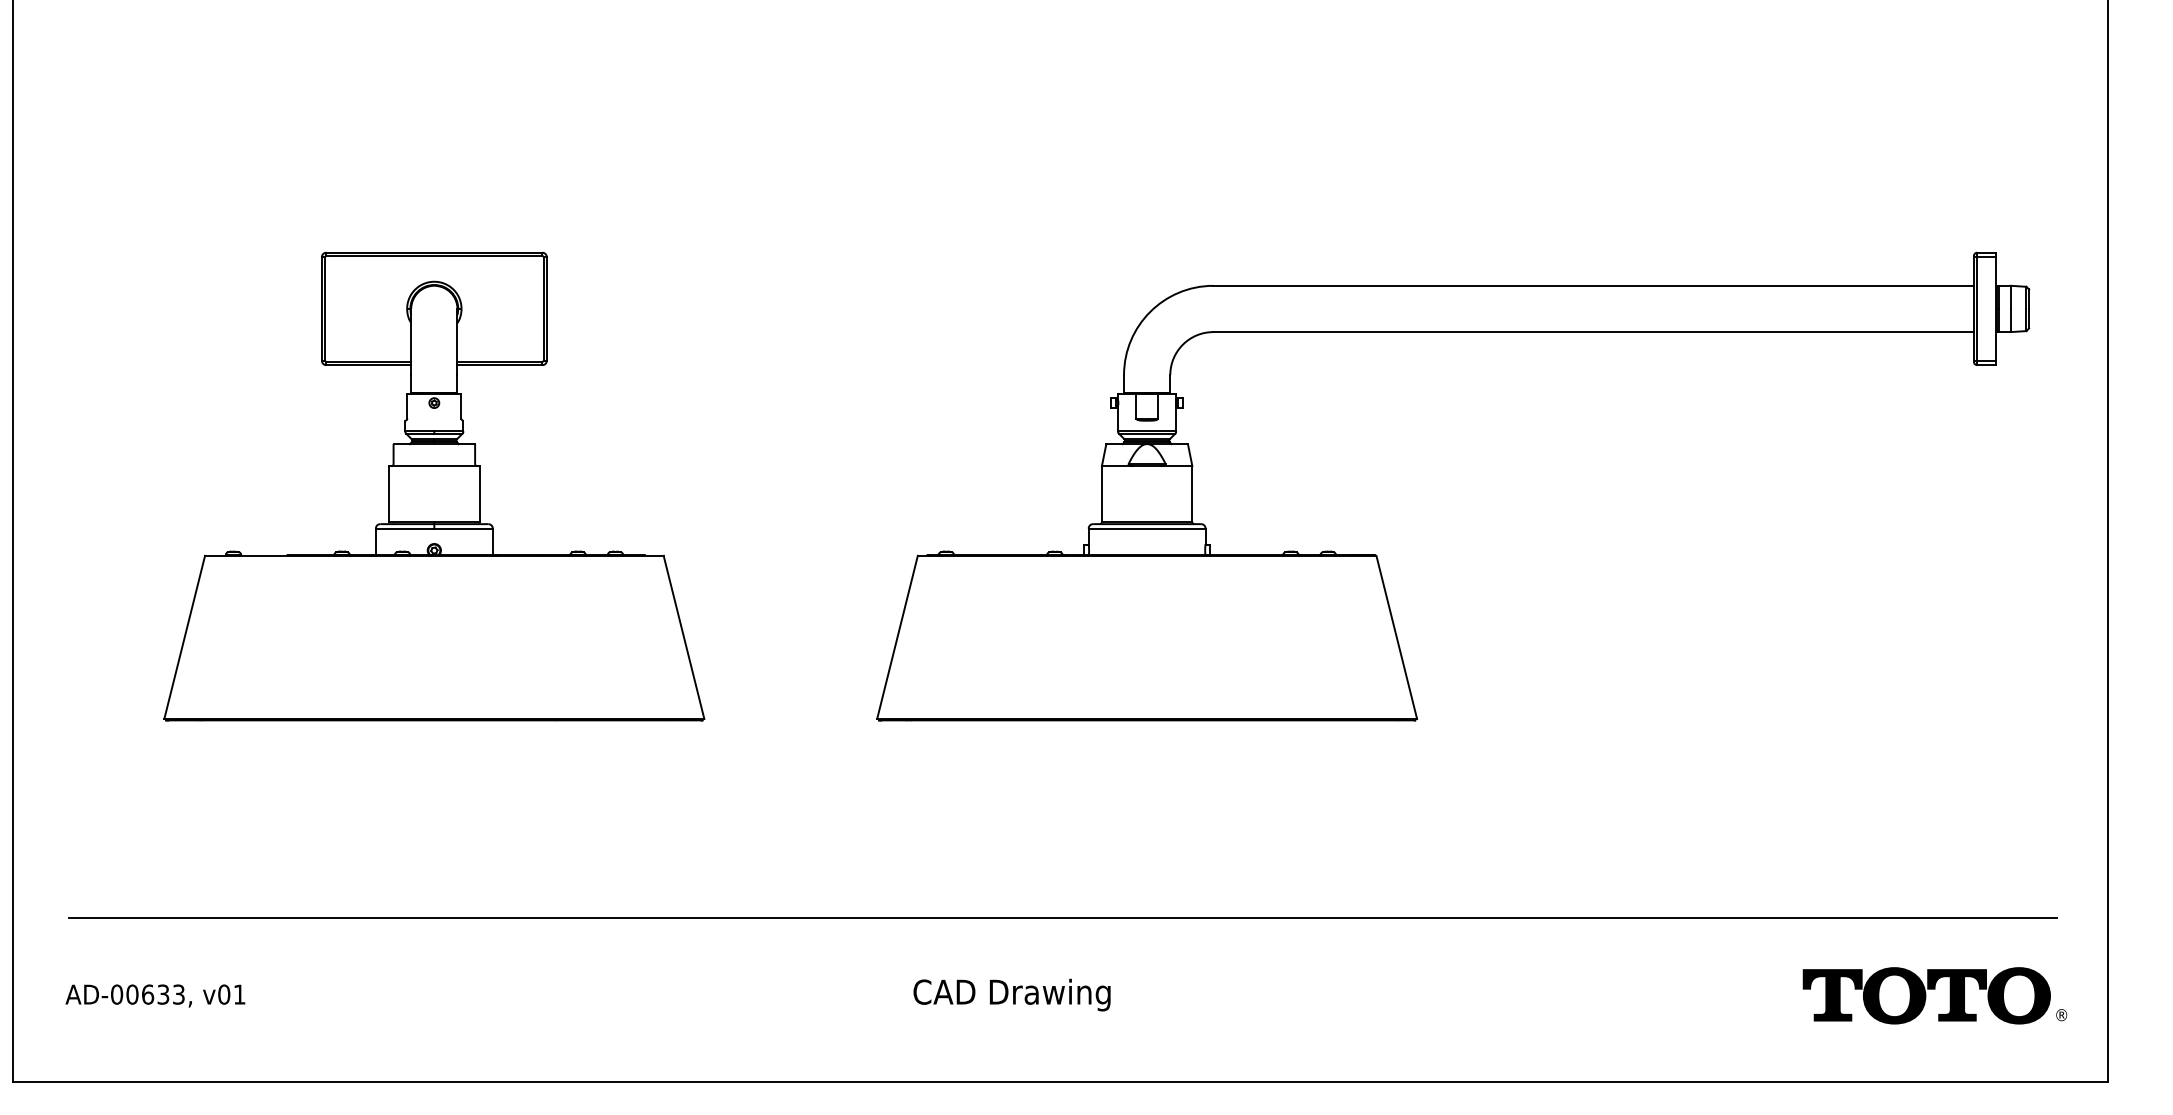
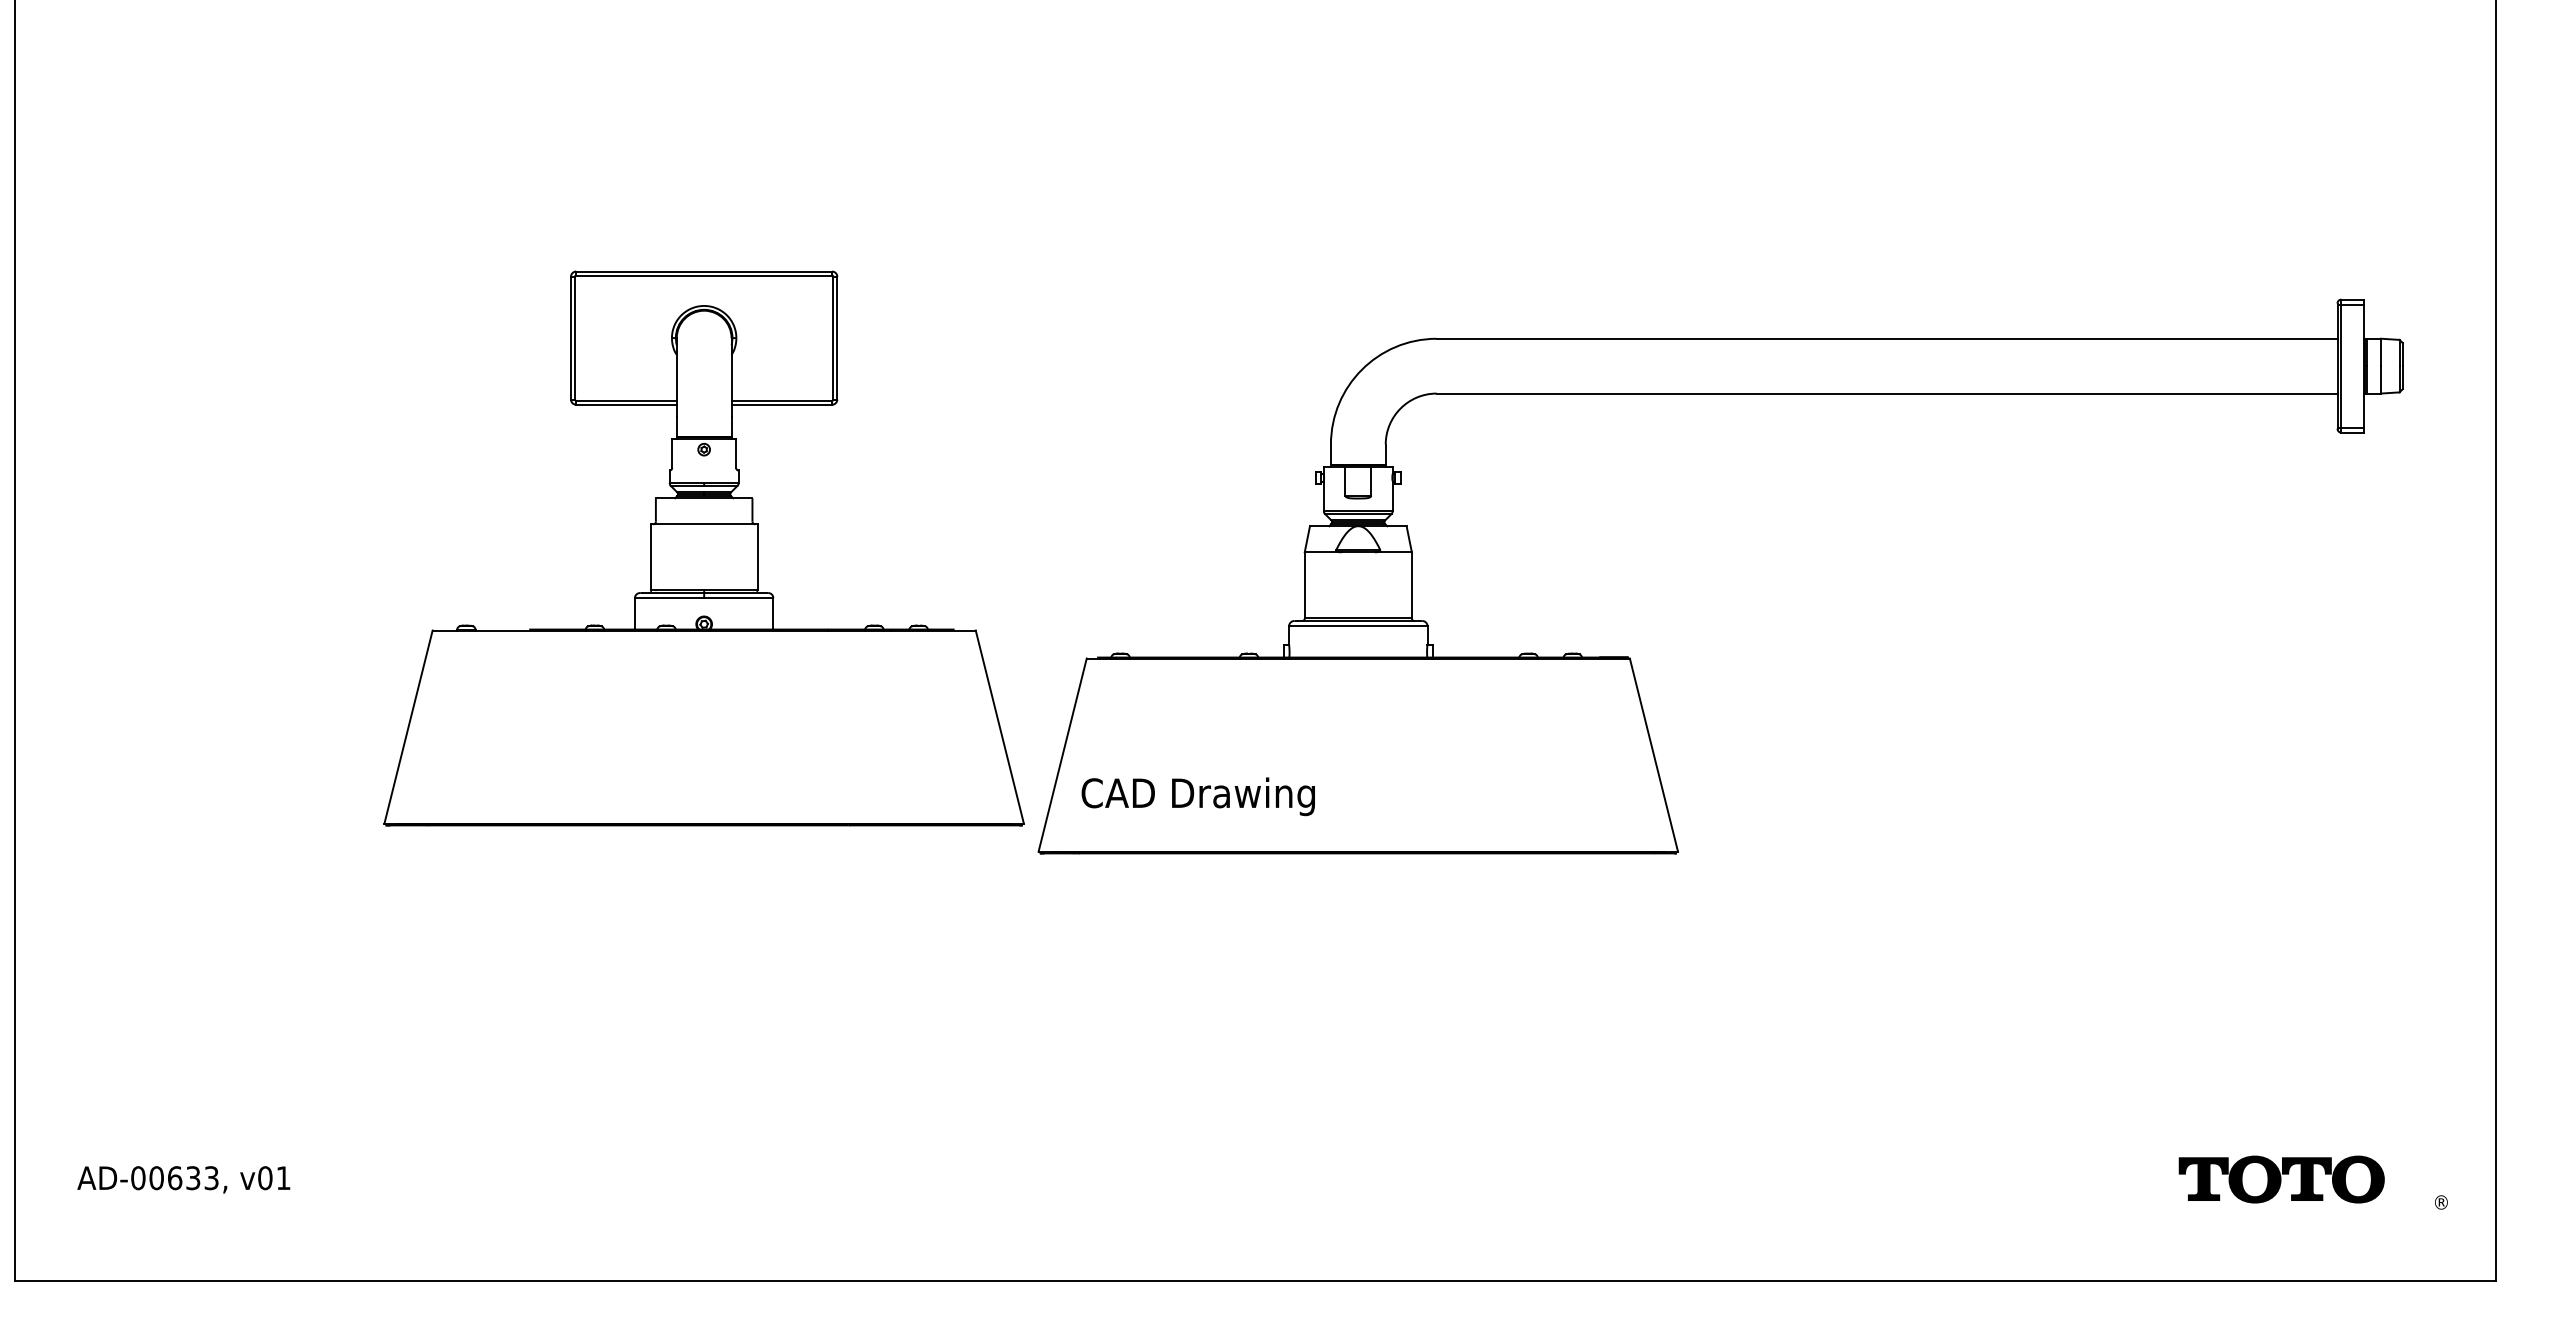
part: (433, 486) -> (703, 548), moved
line: (1062, 918) -> (1258, 1087), removed
text: (1011, 994) -> (1197, 796), moved
part: (1926, 995) -> (2281, 1179), size x0.7

